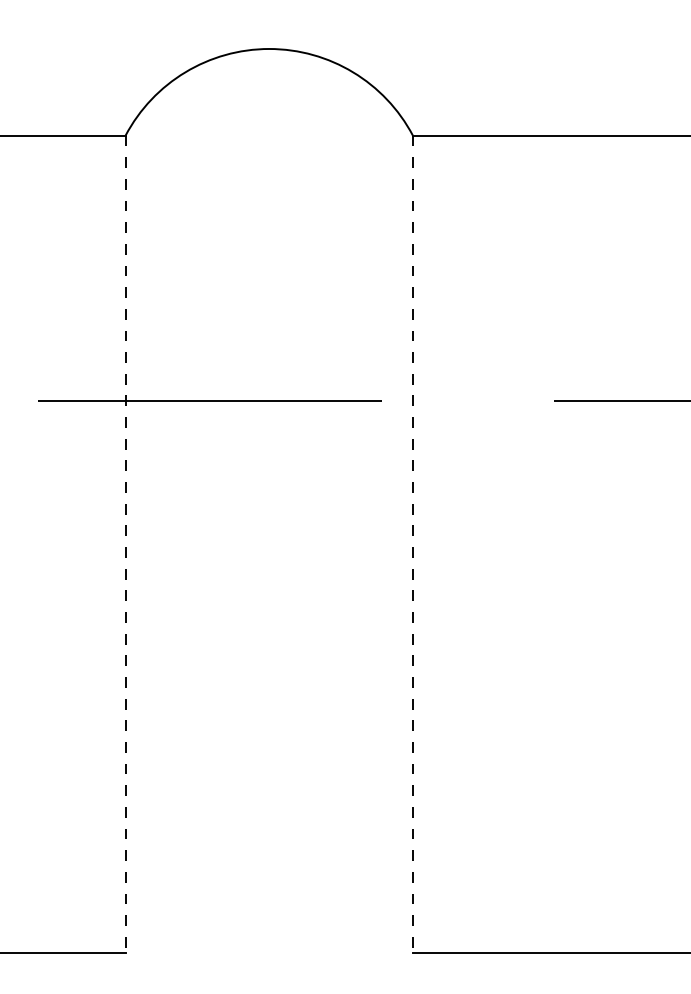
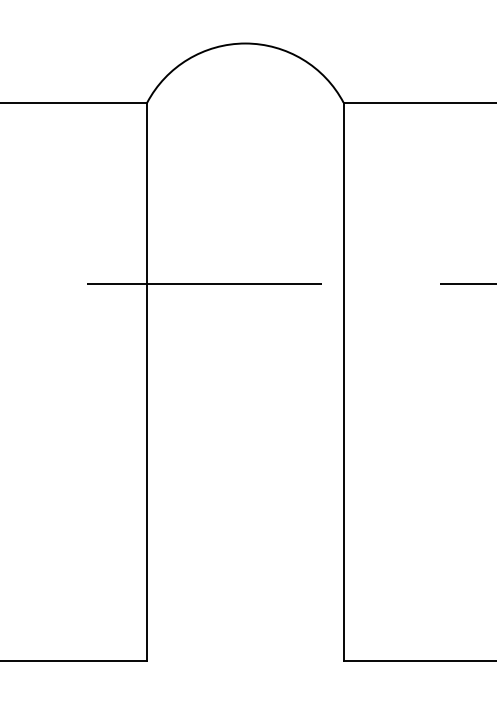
line: (126, 544) -> (147, 382), dashed -> solid
line: (412, 544) -> (343, 382), dashed -> solid

